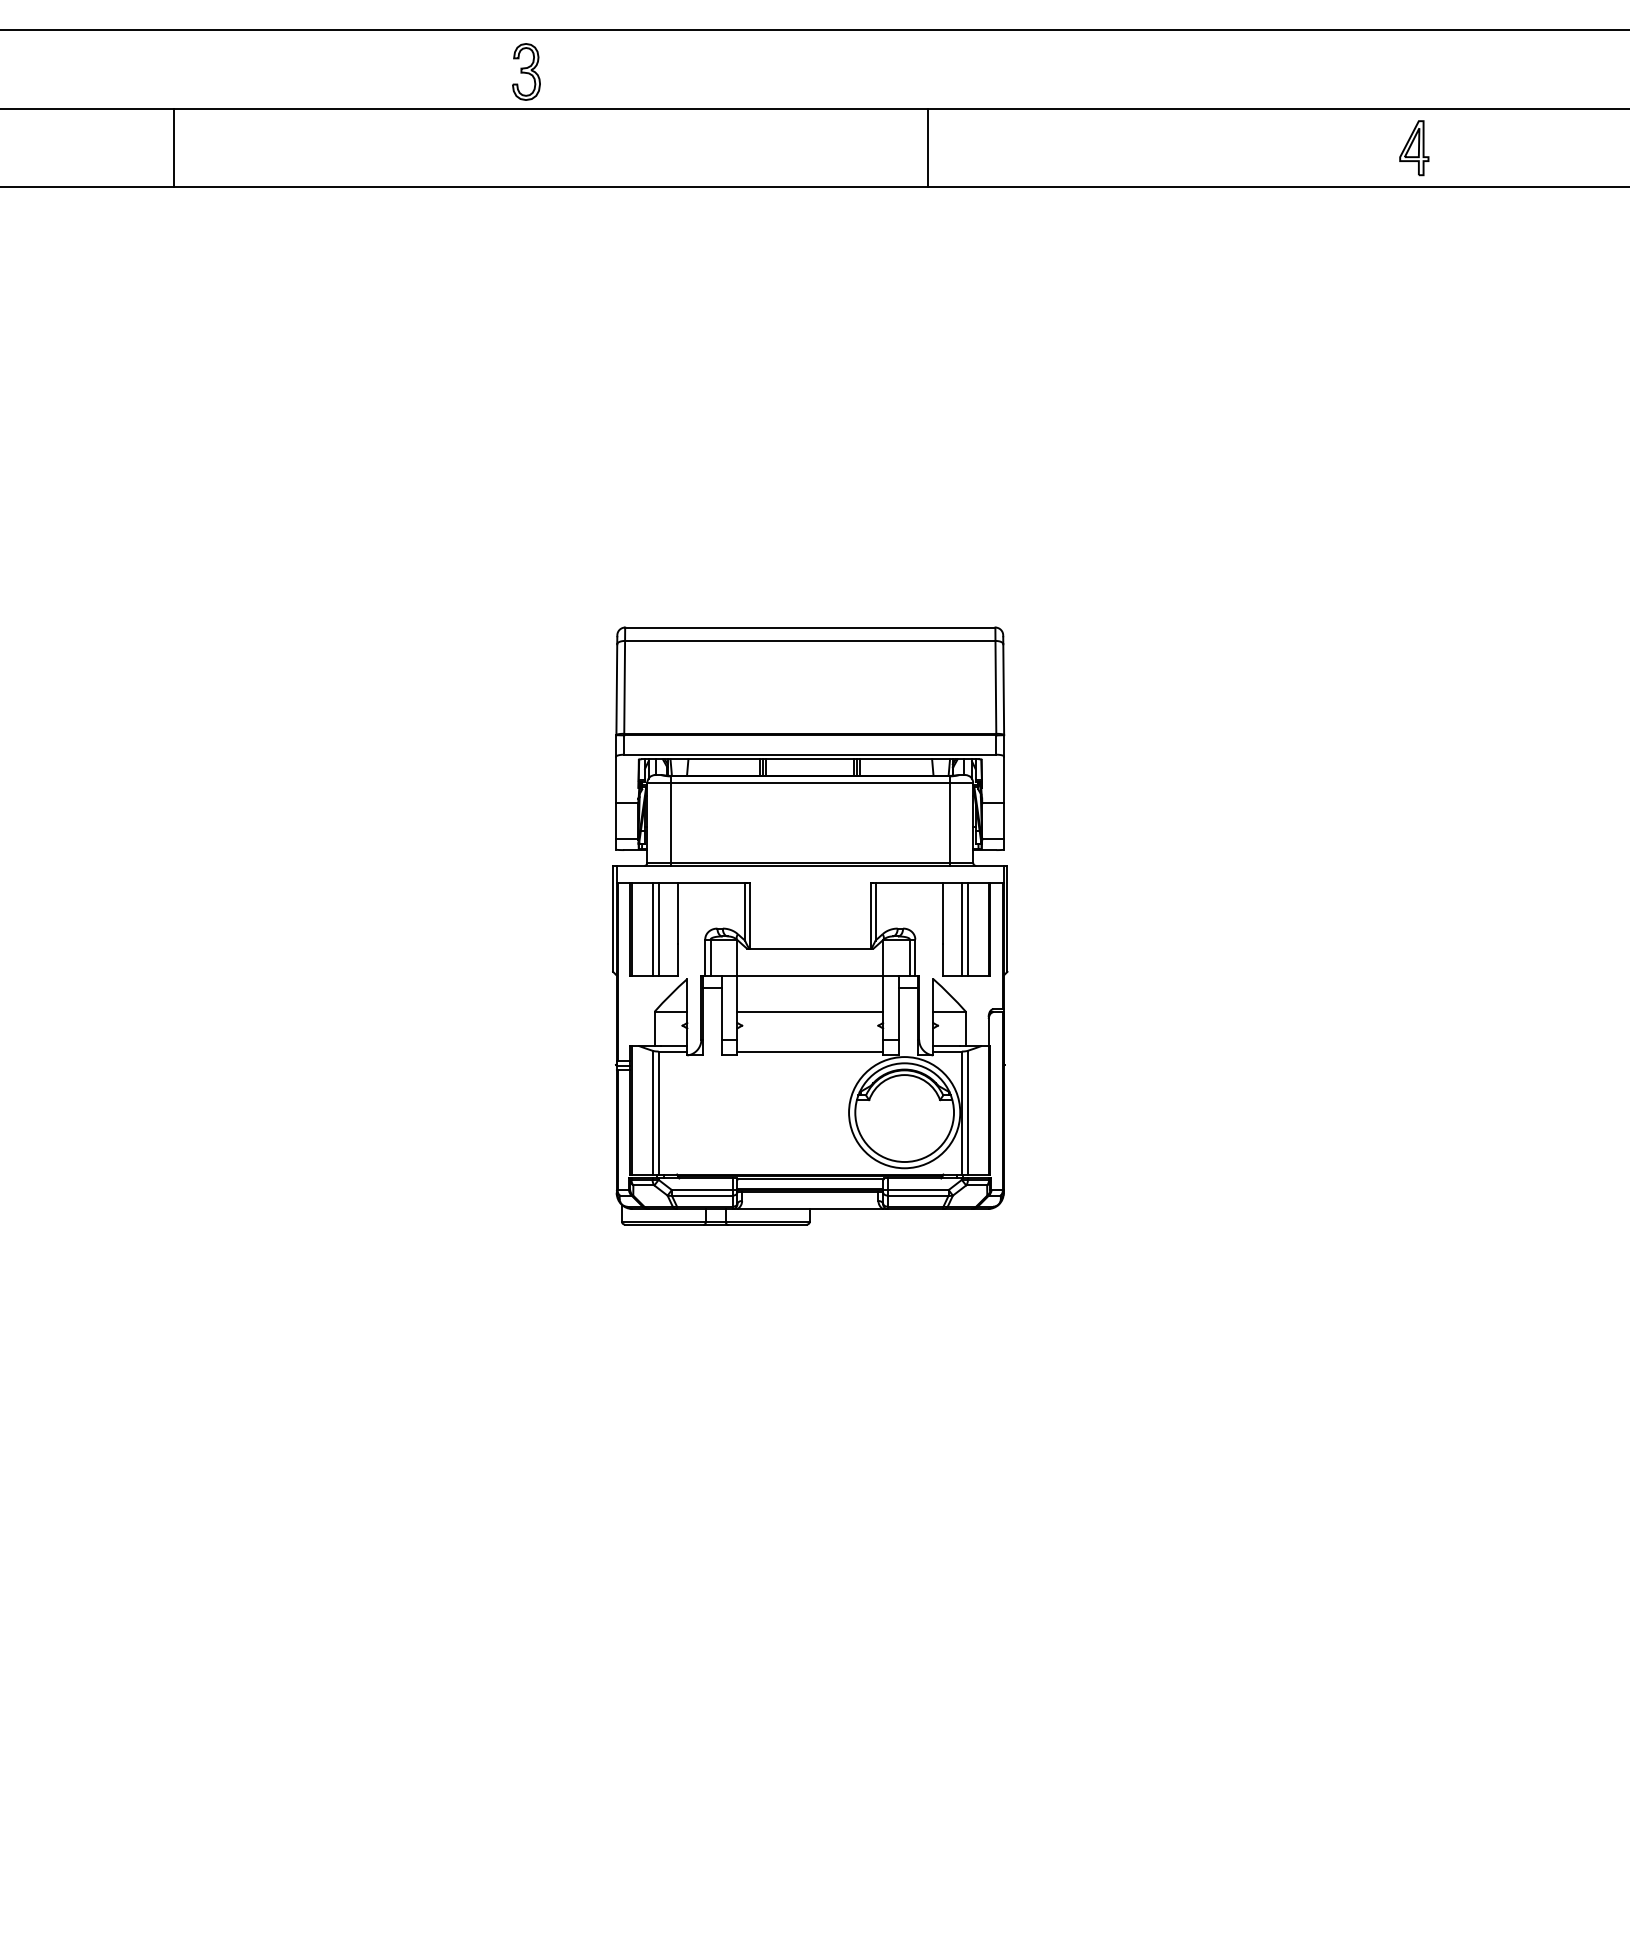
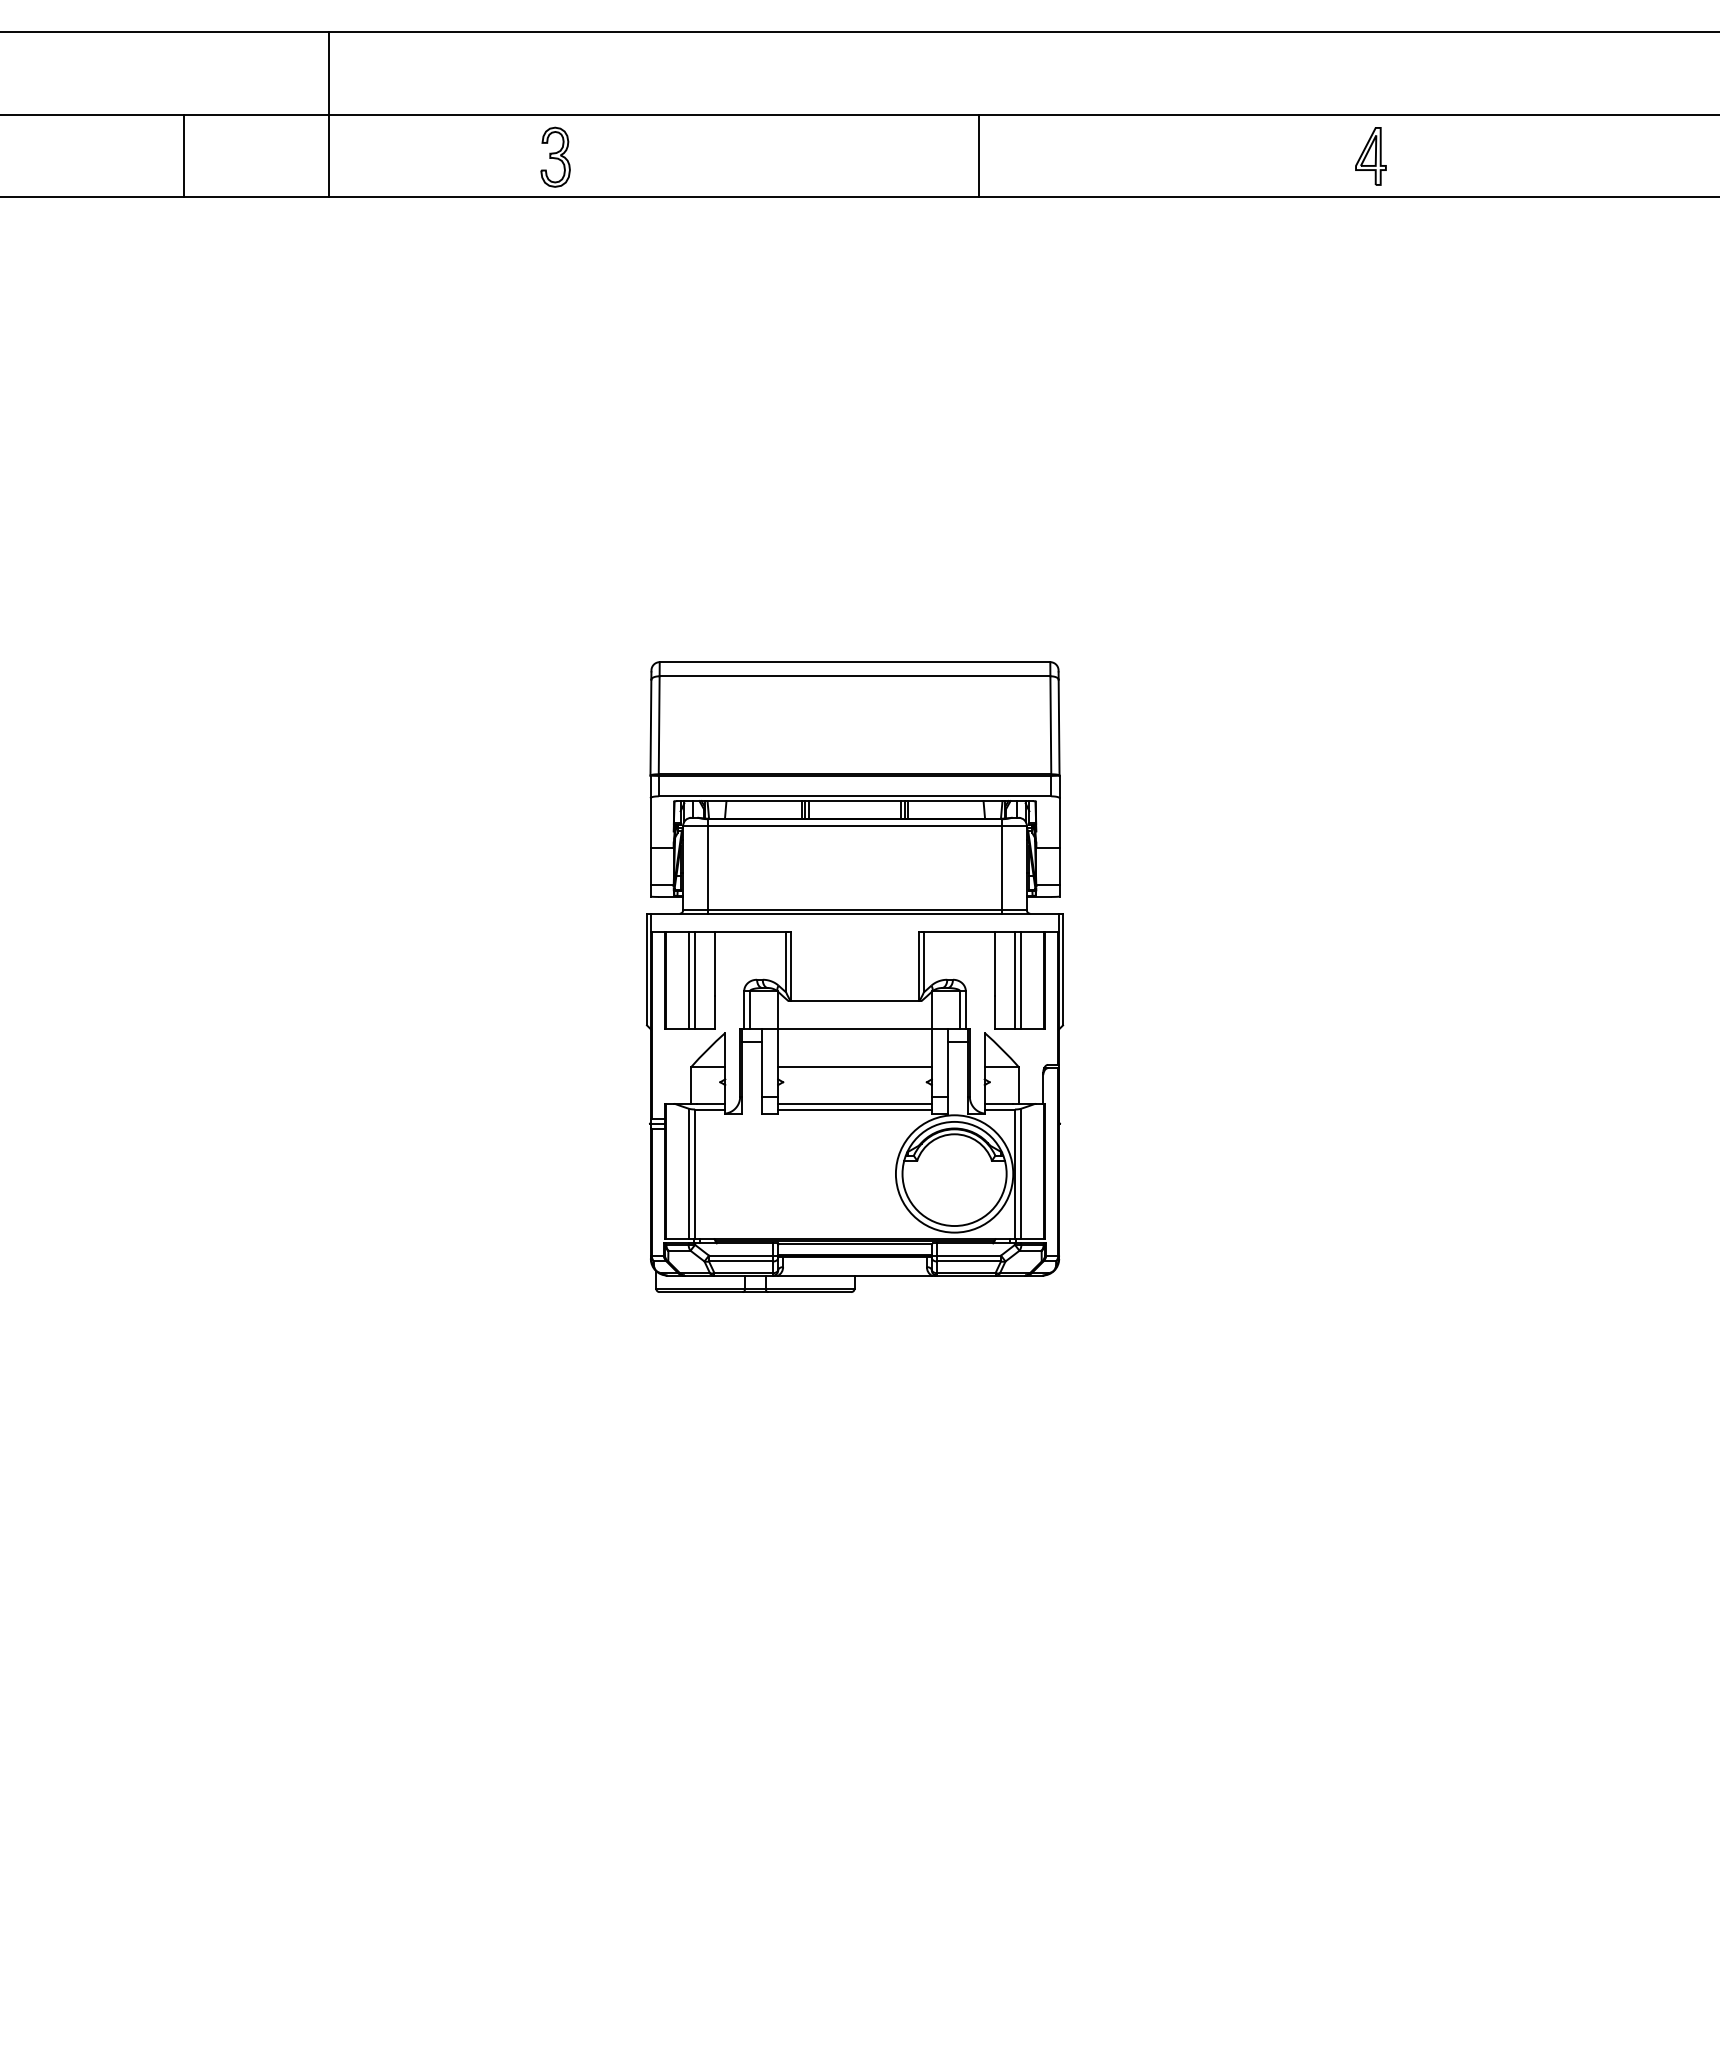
part: (526, 71) -> (555, 156), moved
line: (311, 108) -> (328, 114), added
part: (1414, 148) -> (1371, 156), moved
line: (810, 1046) -> (855, 1104), added

